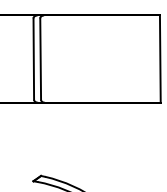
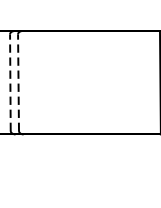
line: (33, 59) -> (10, 83), solid -> dashed
line: (40, 59) -> (18, 83), solid -> dashed

